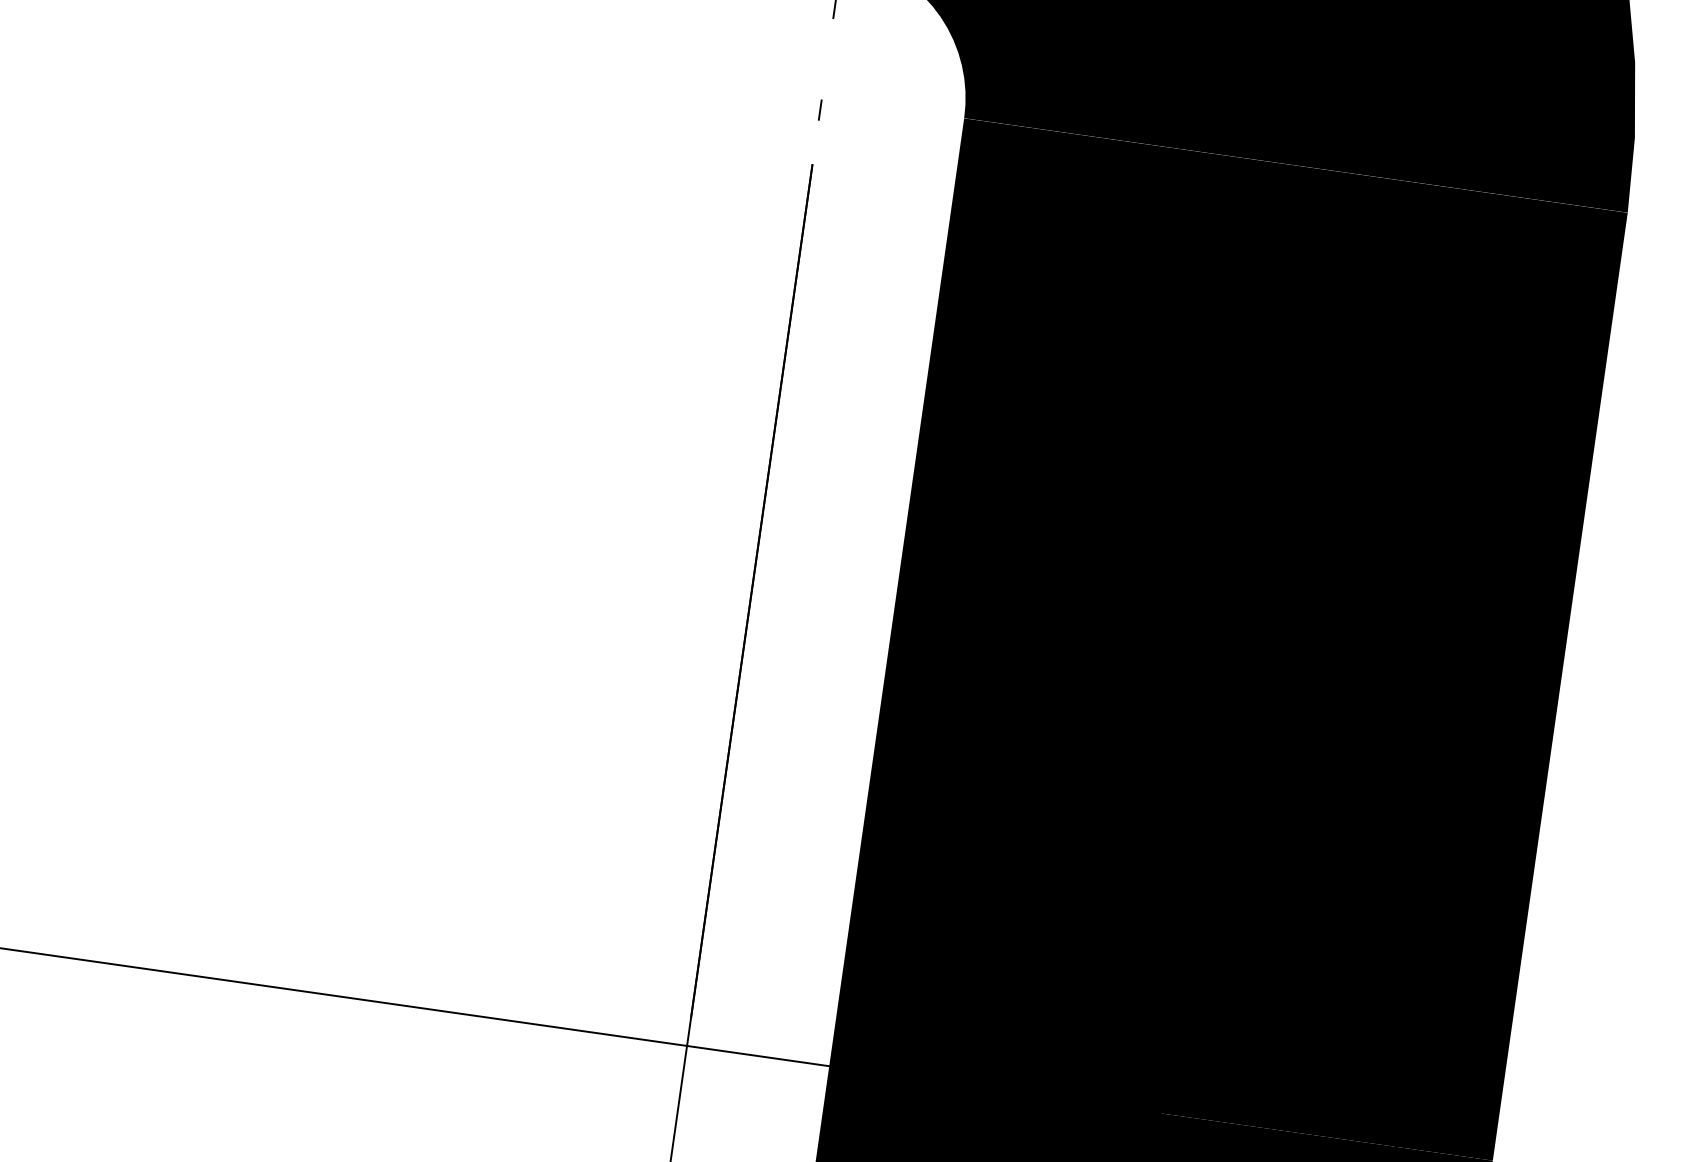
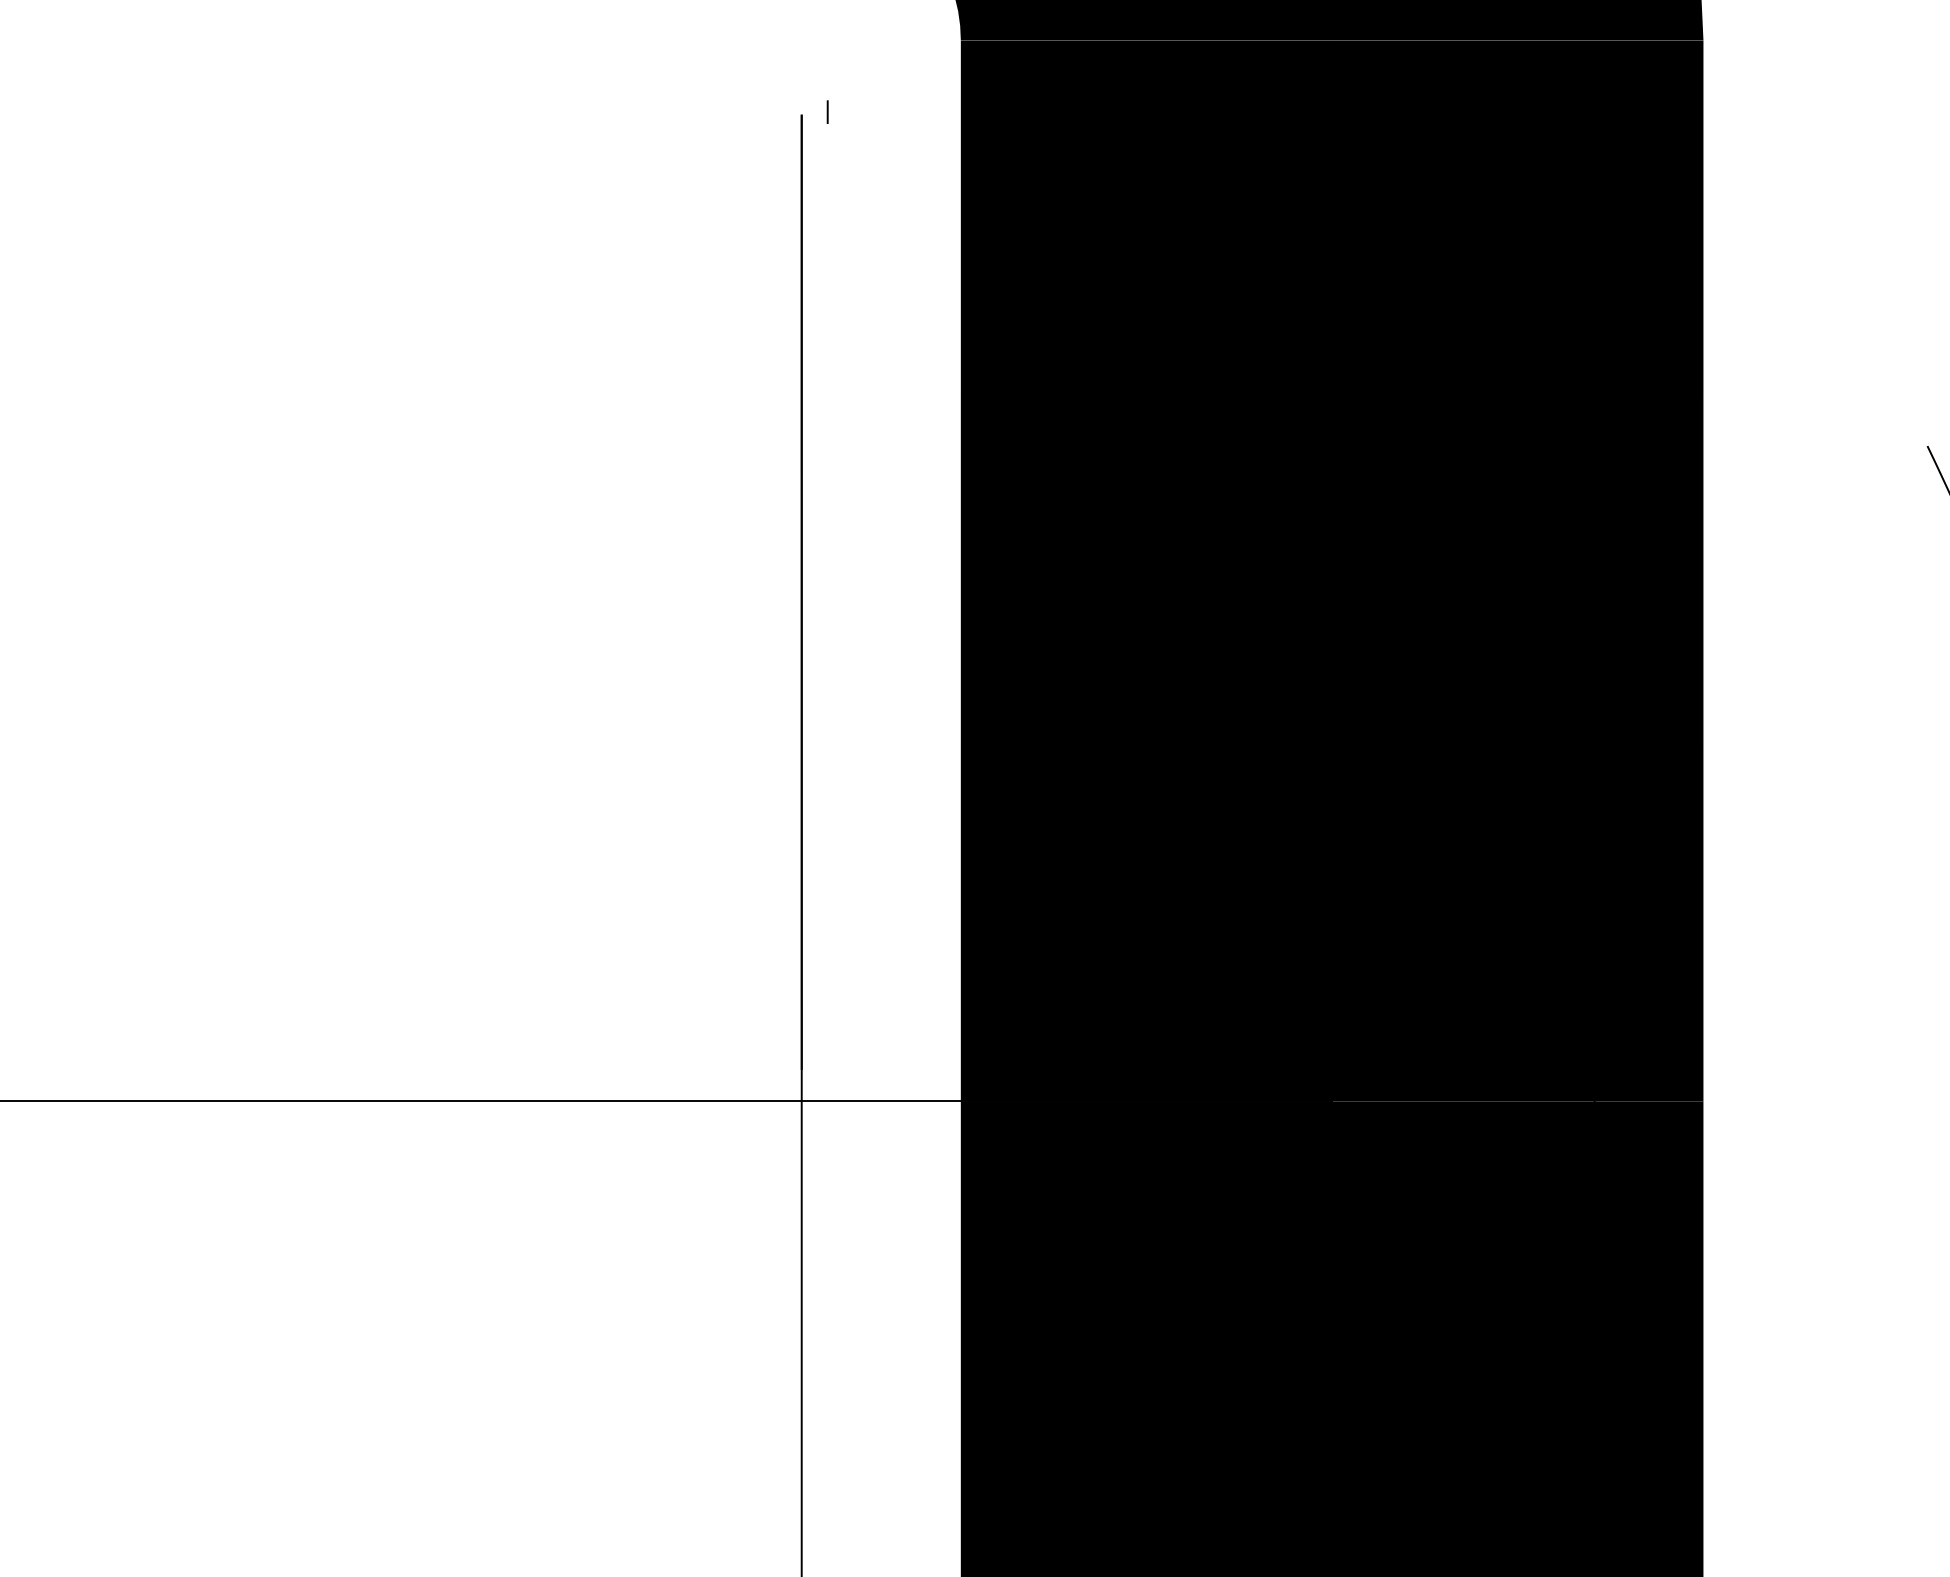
line: (820, 109) -> (827, 111), moved

